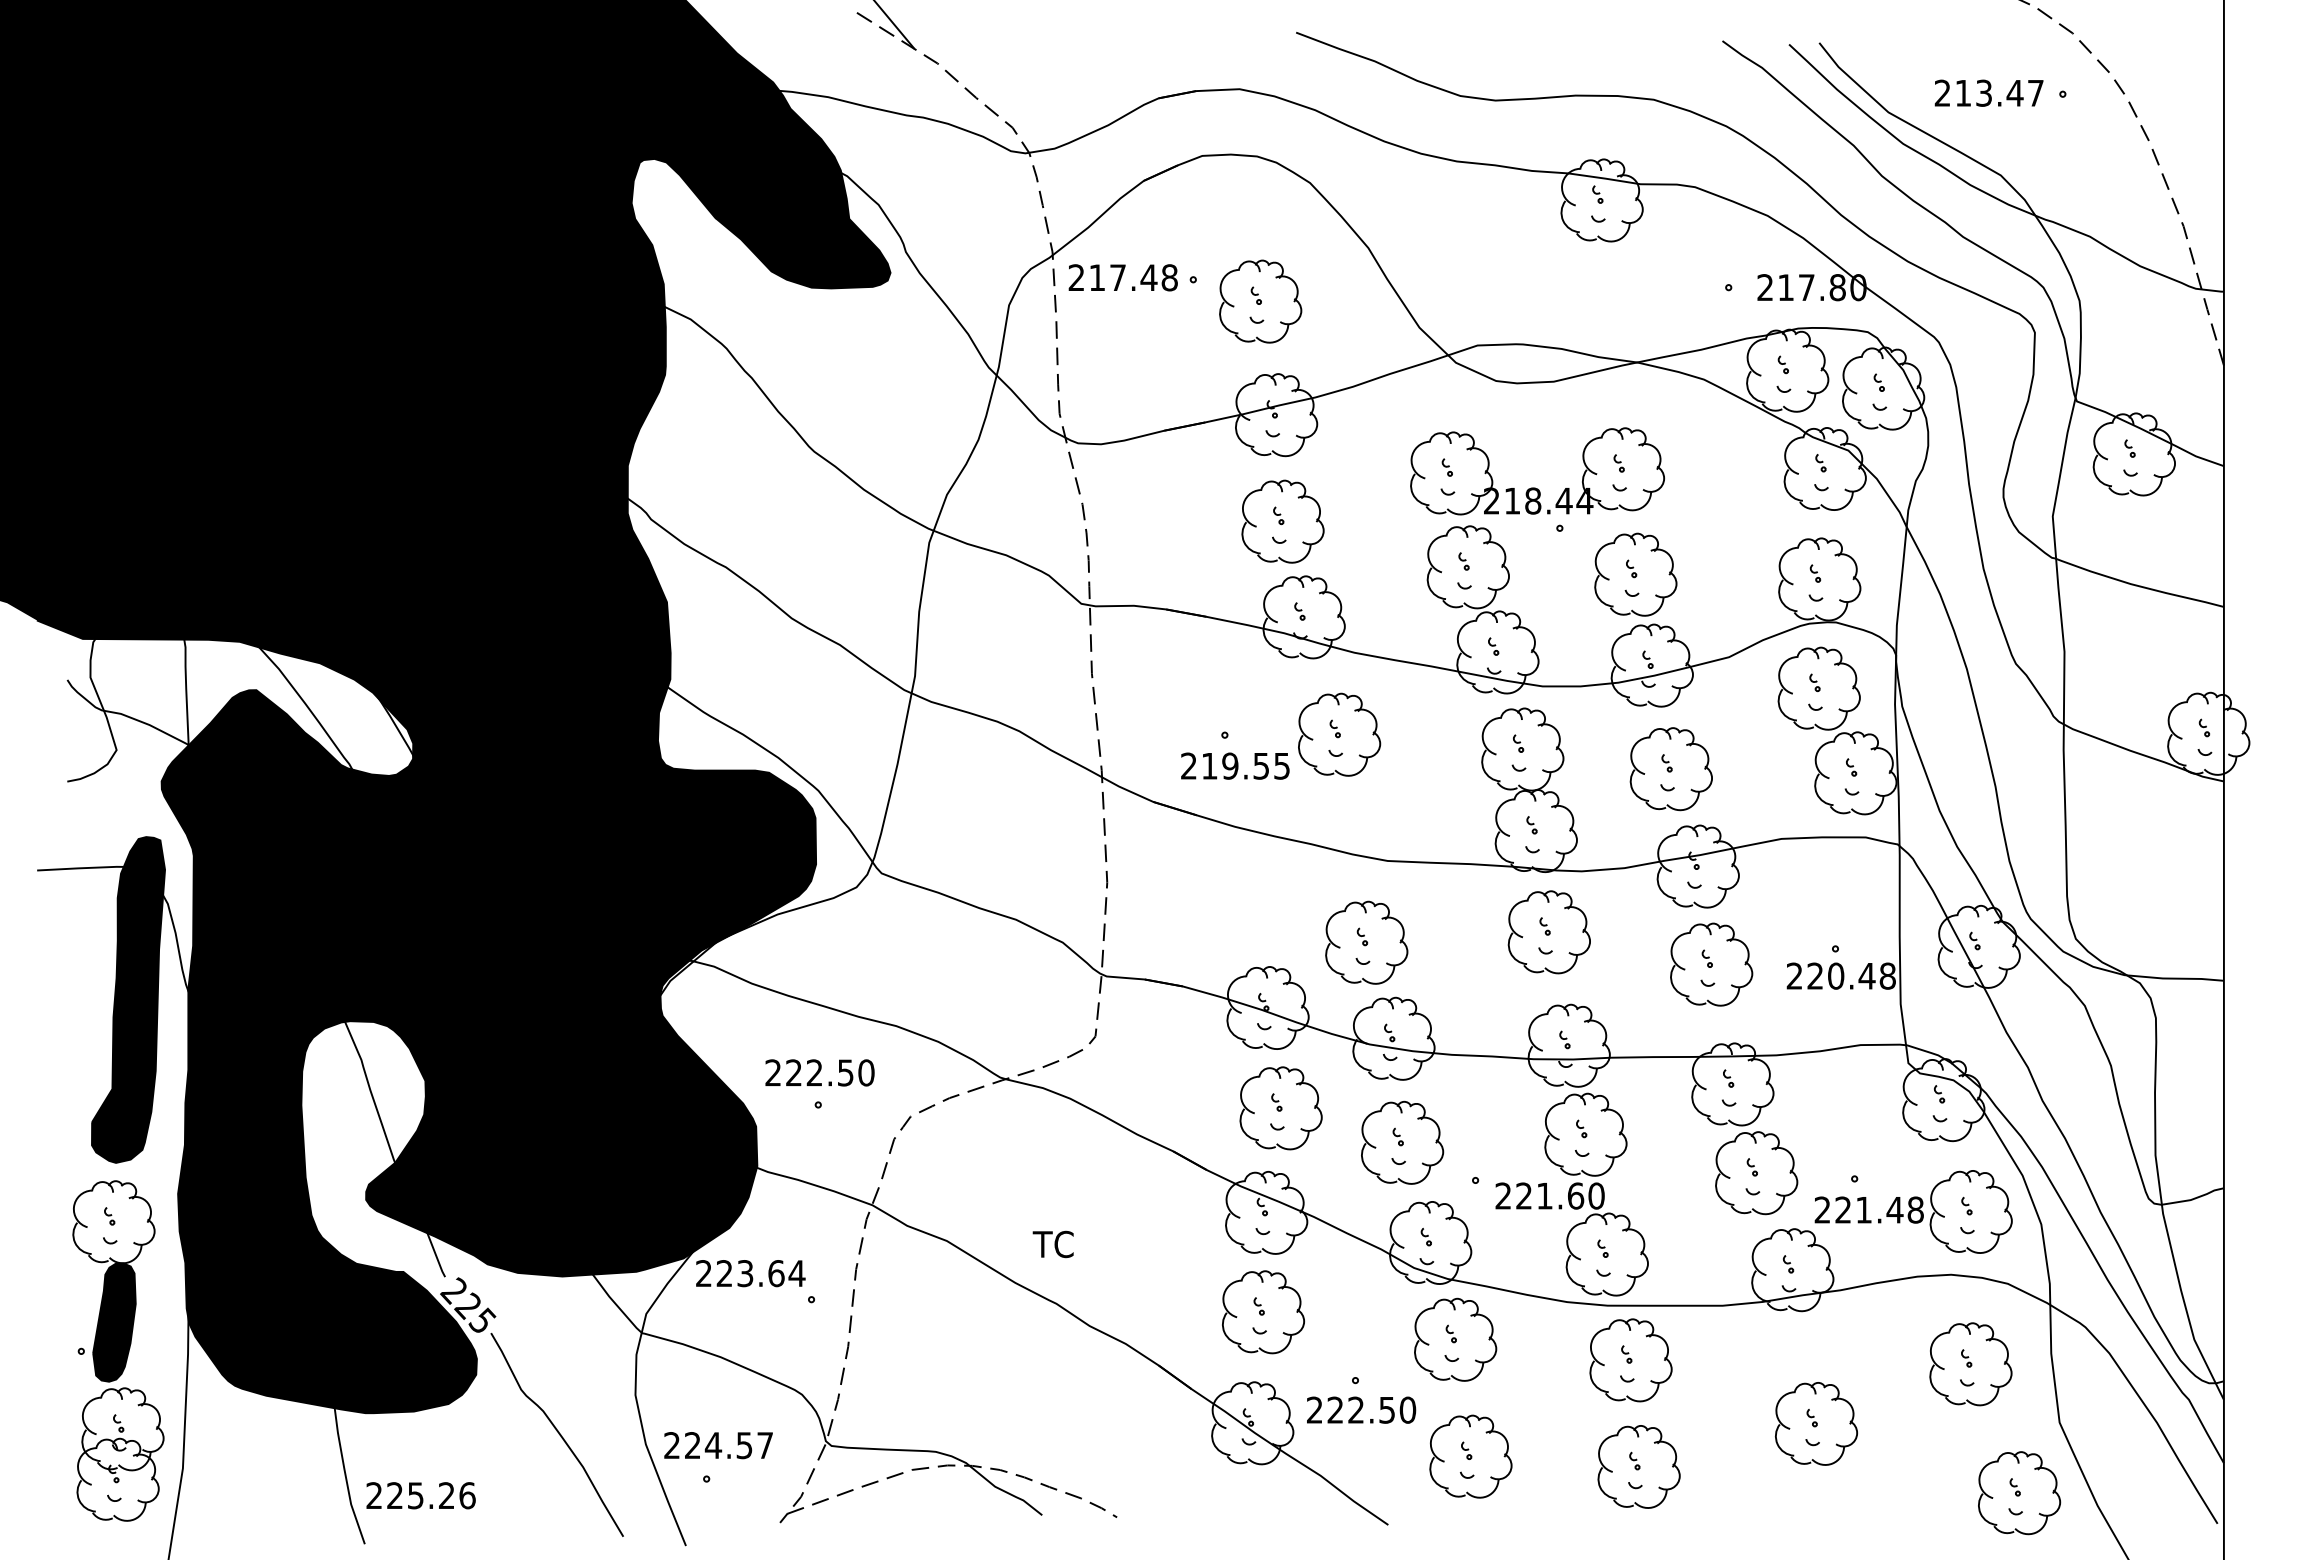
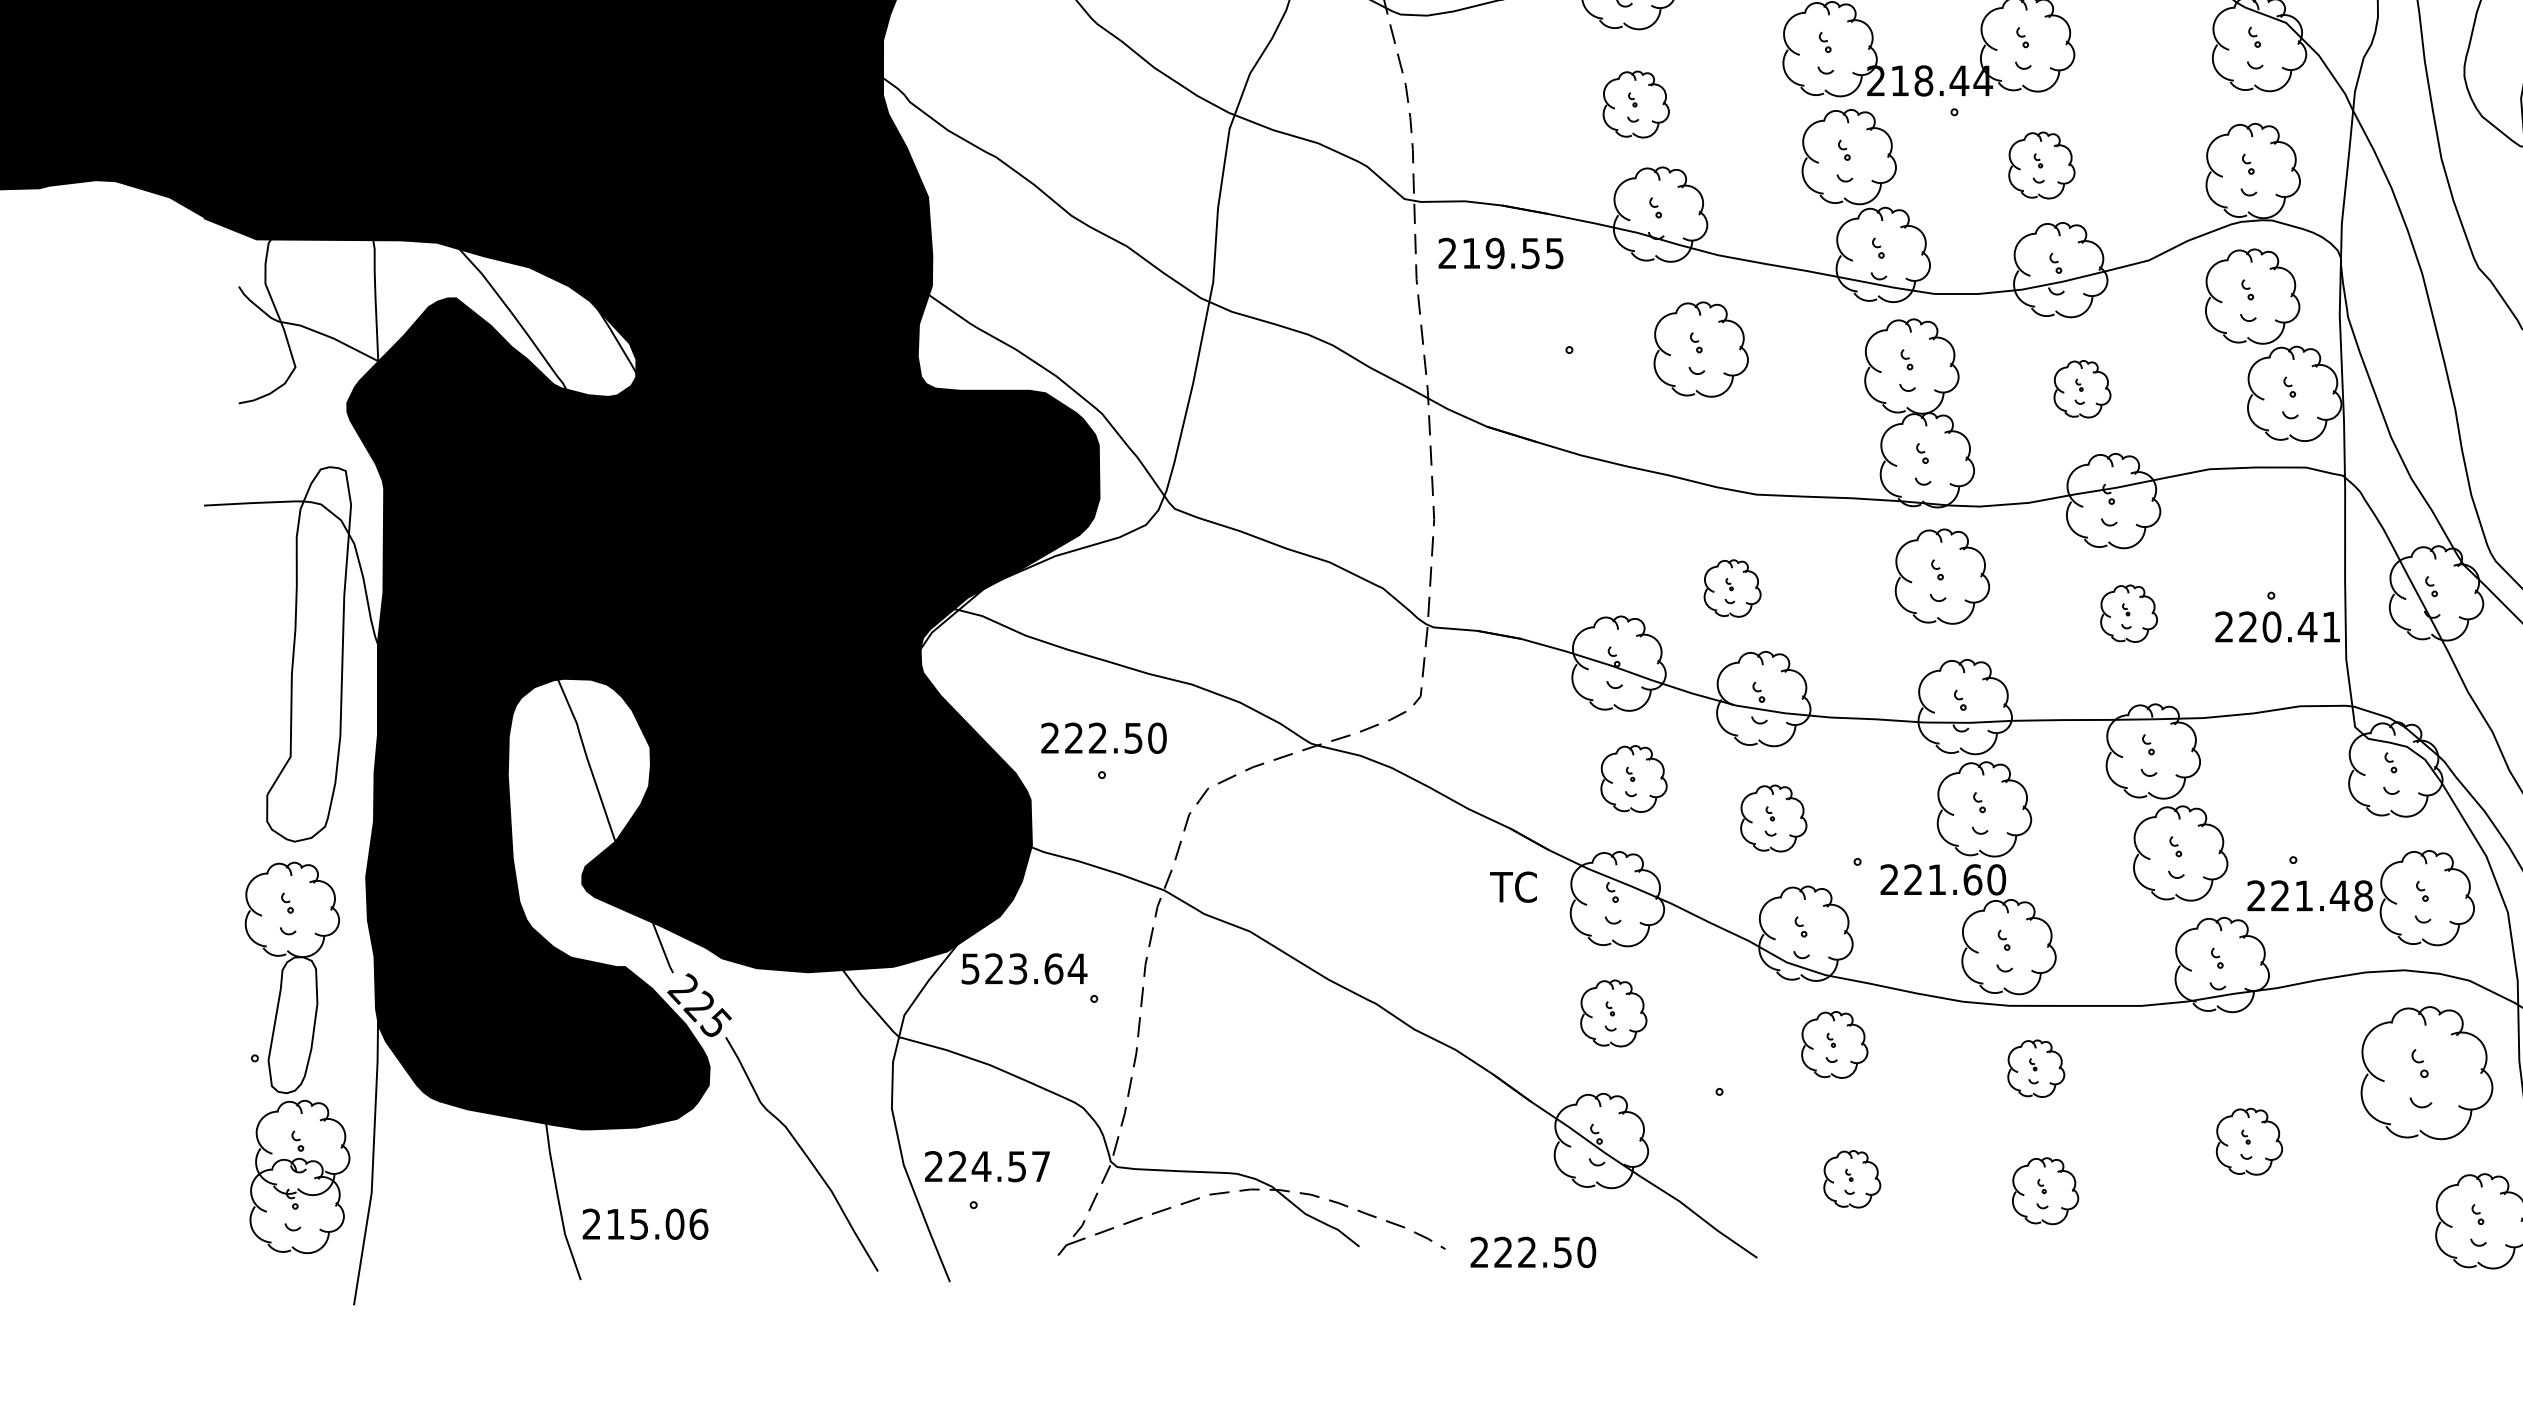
part: (1282, 521) -> (1635, 104), size x0.7
part: (1635, 574) -> (2041, 165), size x0.7
text: (1235, 765) -> (1501, 252), moved
part: (1670, 769) -> (2081, 389), size x0.6
part: (1366, 942) -> (1732, 588), size x0.6
part: (1711, 964) -> (2128, 613), size x0.6
text: (1887, 975) -> (2331, 626), 220.48 -> 220.41
fill: (128, 999) -> (309, 653), removed
part: (1280, 1108) -> (1633, 779), size x0.7
part: (1402, 1142) -> (1773, 818), size x0.7
text: (1052, 1244) -> (1512, 887), moved
text: (703, 1273) -> (970, 968), 223.64 -> 523.64
part: (1263, 1312) -> (1613, 1013), size x0.7
fill: (114, 1322) -> (293, 1025), removed
part: (1455, 1339) -> (1834, 1044), size x0.7
part: (1630, 1360) -> (2035, 1068), size x0.6
part: (1970, 1364) -> (2426, 1073), size x1.4
text: (1361, 1409) -> (1533, 1251), moved
part: (1816, 1423) -> (2249, 1141), size x0.7
part: (1470, 1456) -> (1851, 1179), size x0.6
part: (1638, 1466) -> (2044, 1190), size x0.7
text: (420, 1495) -> (644, 1224), 225.26 -> 215.06

